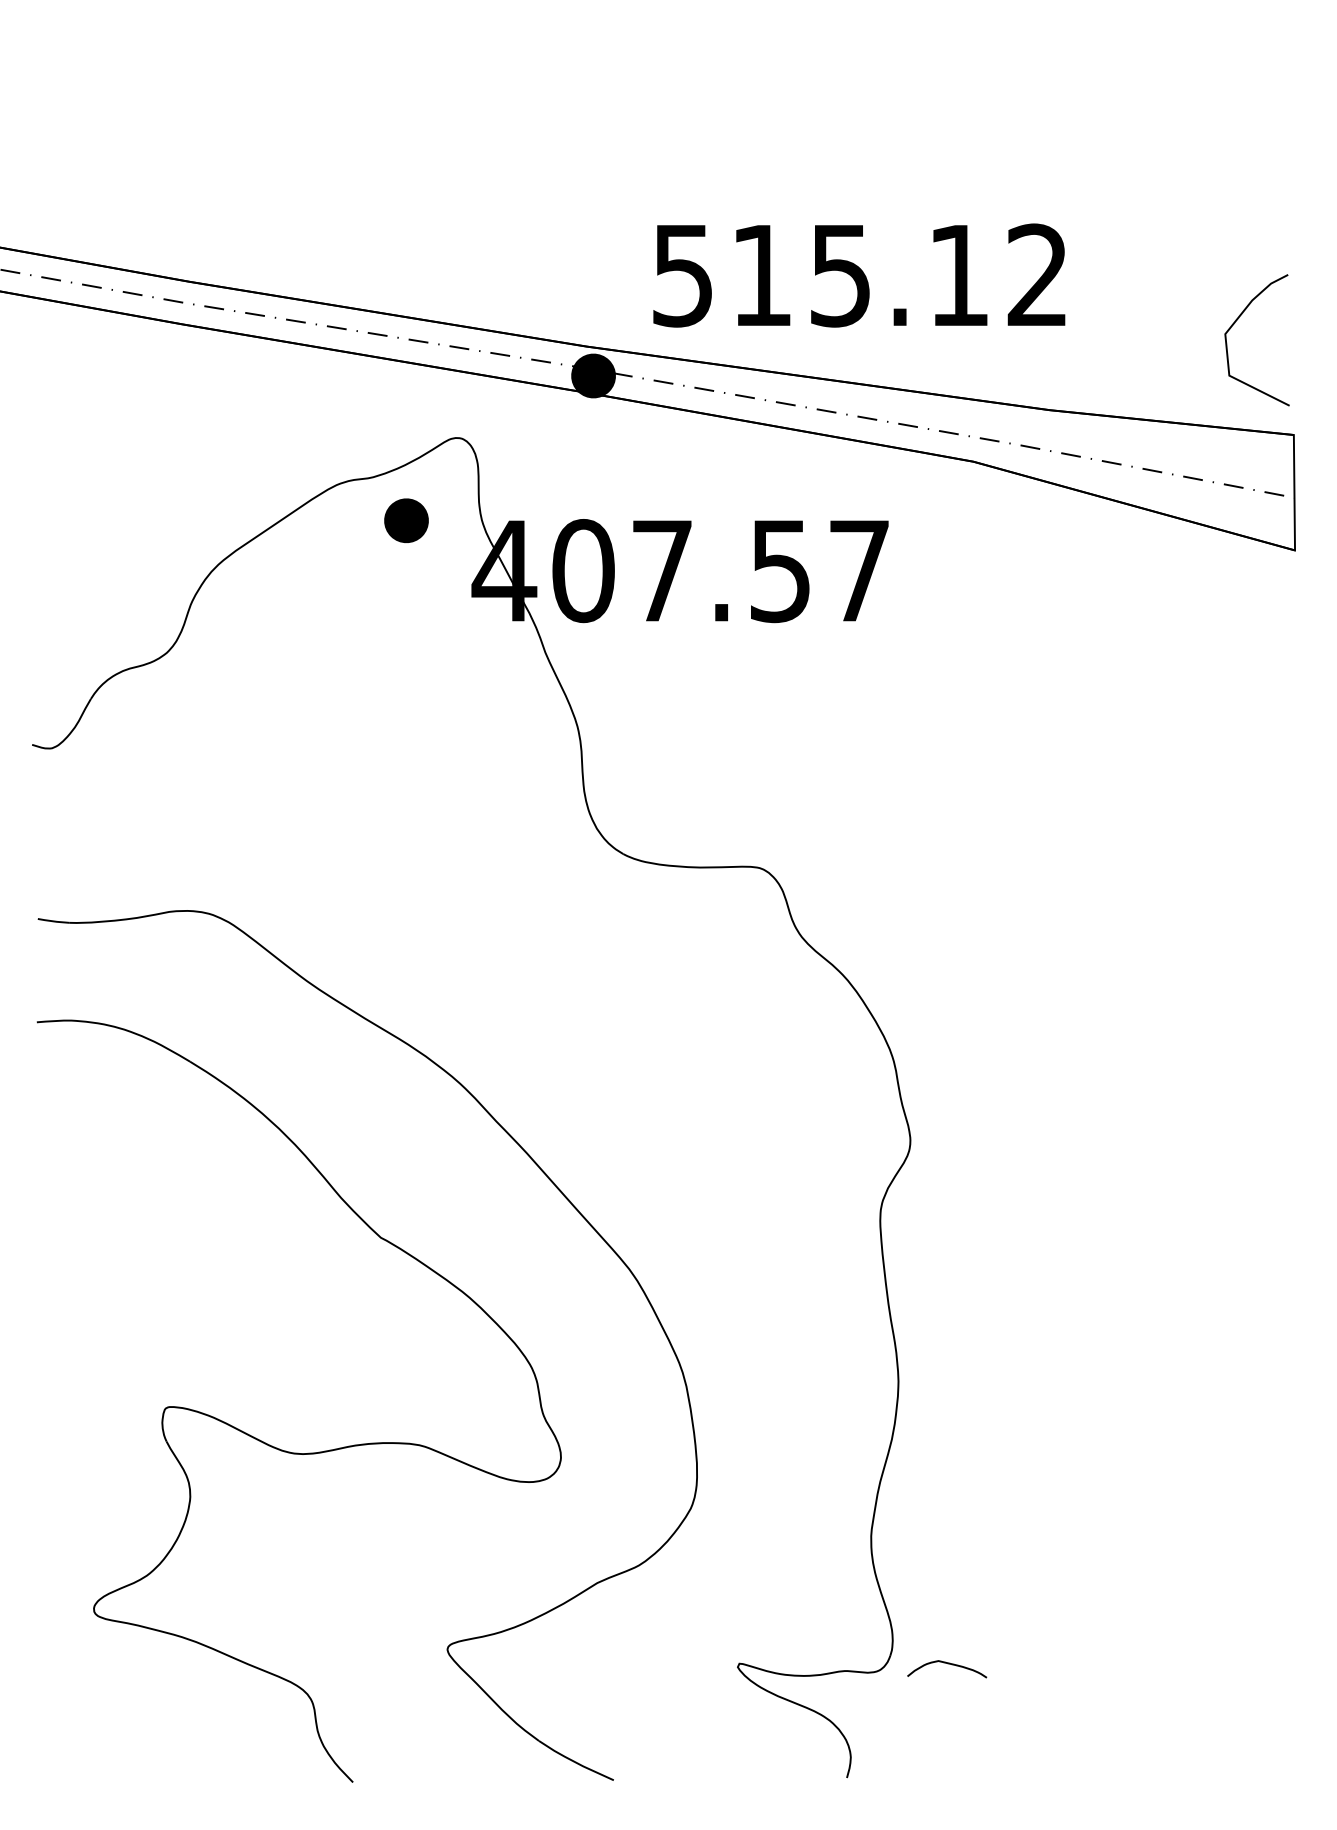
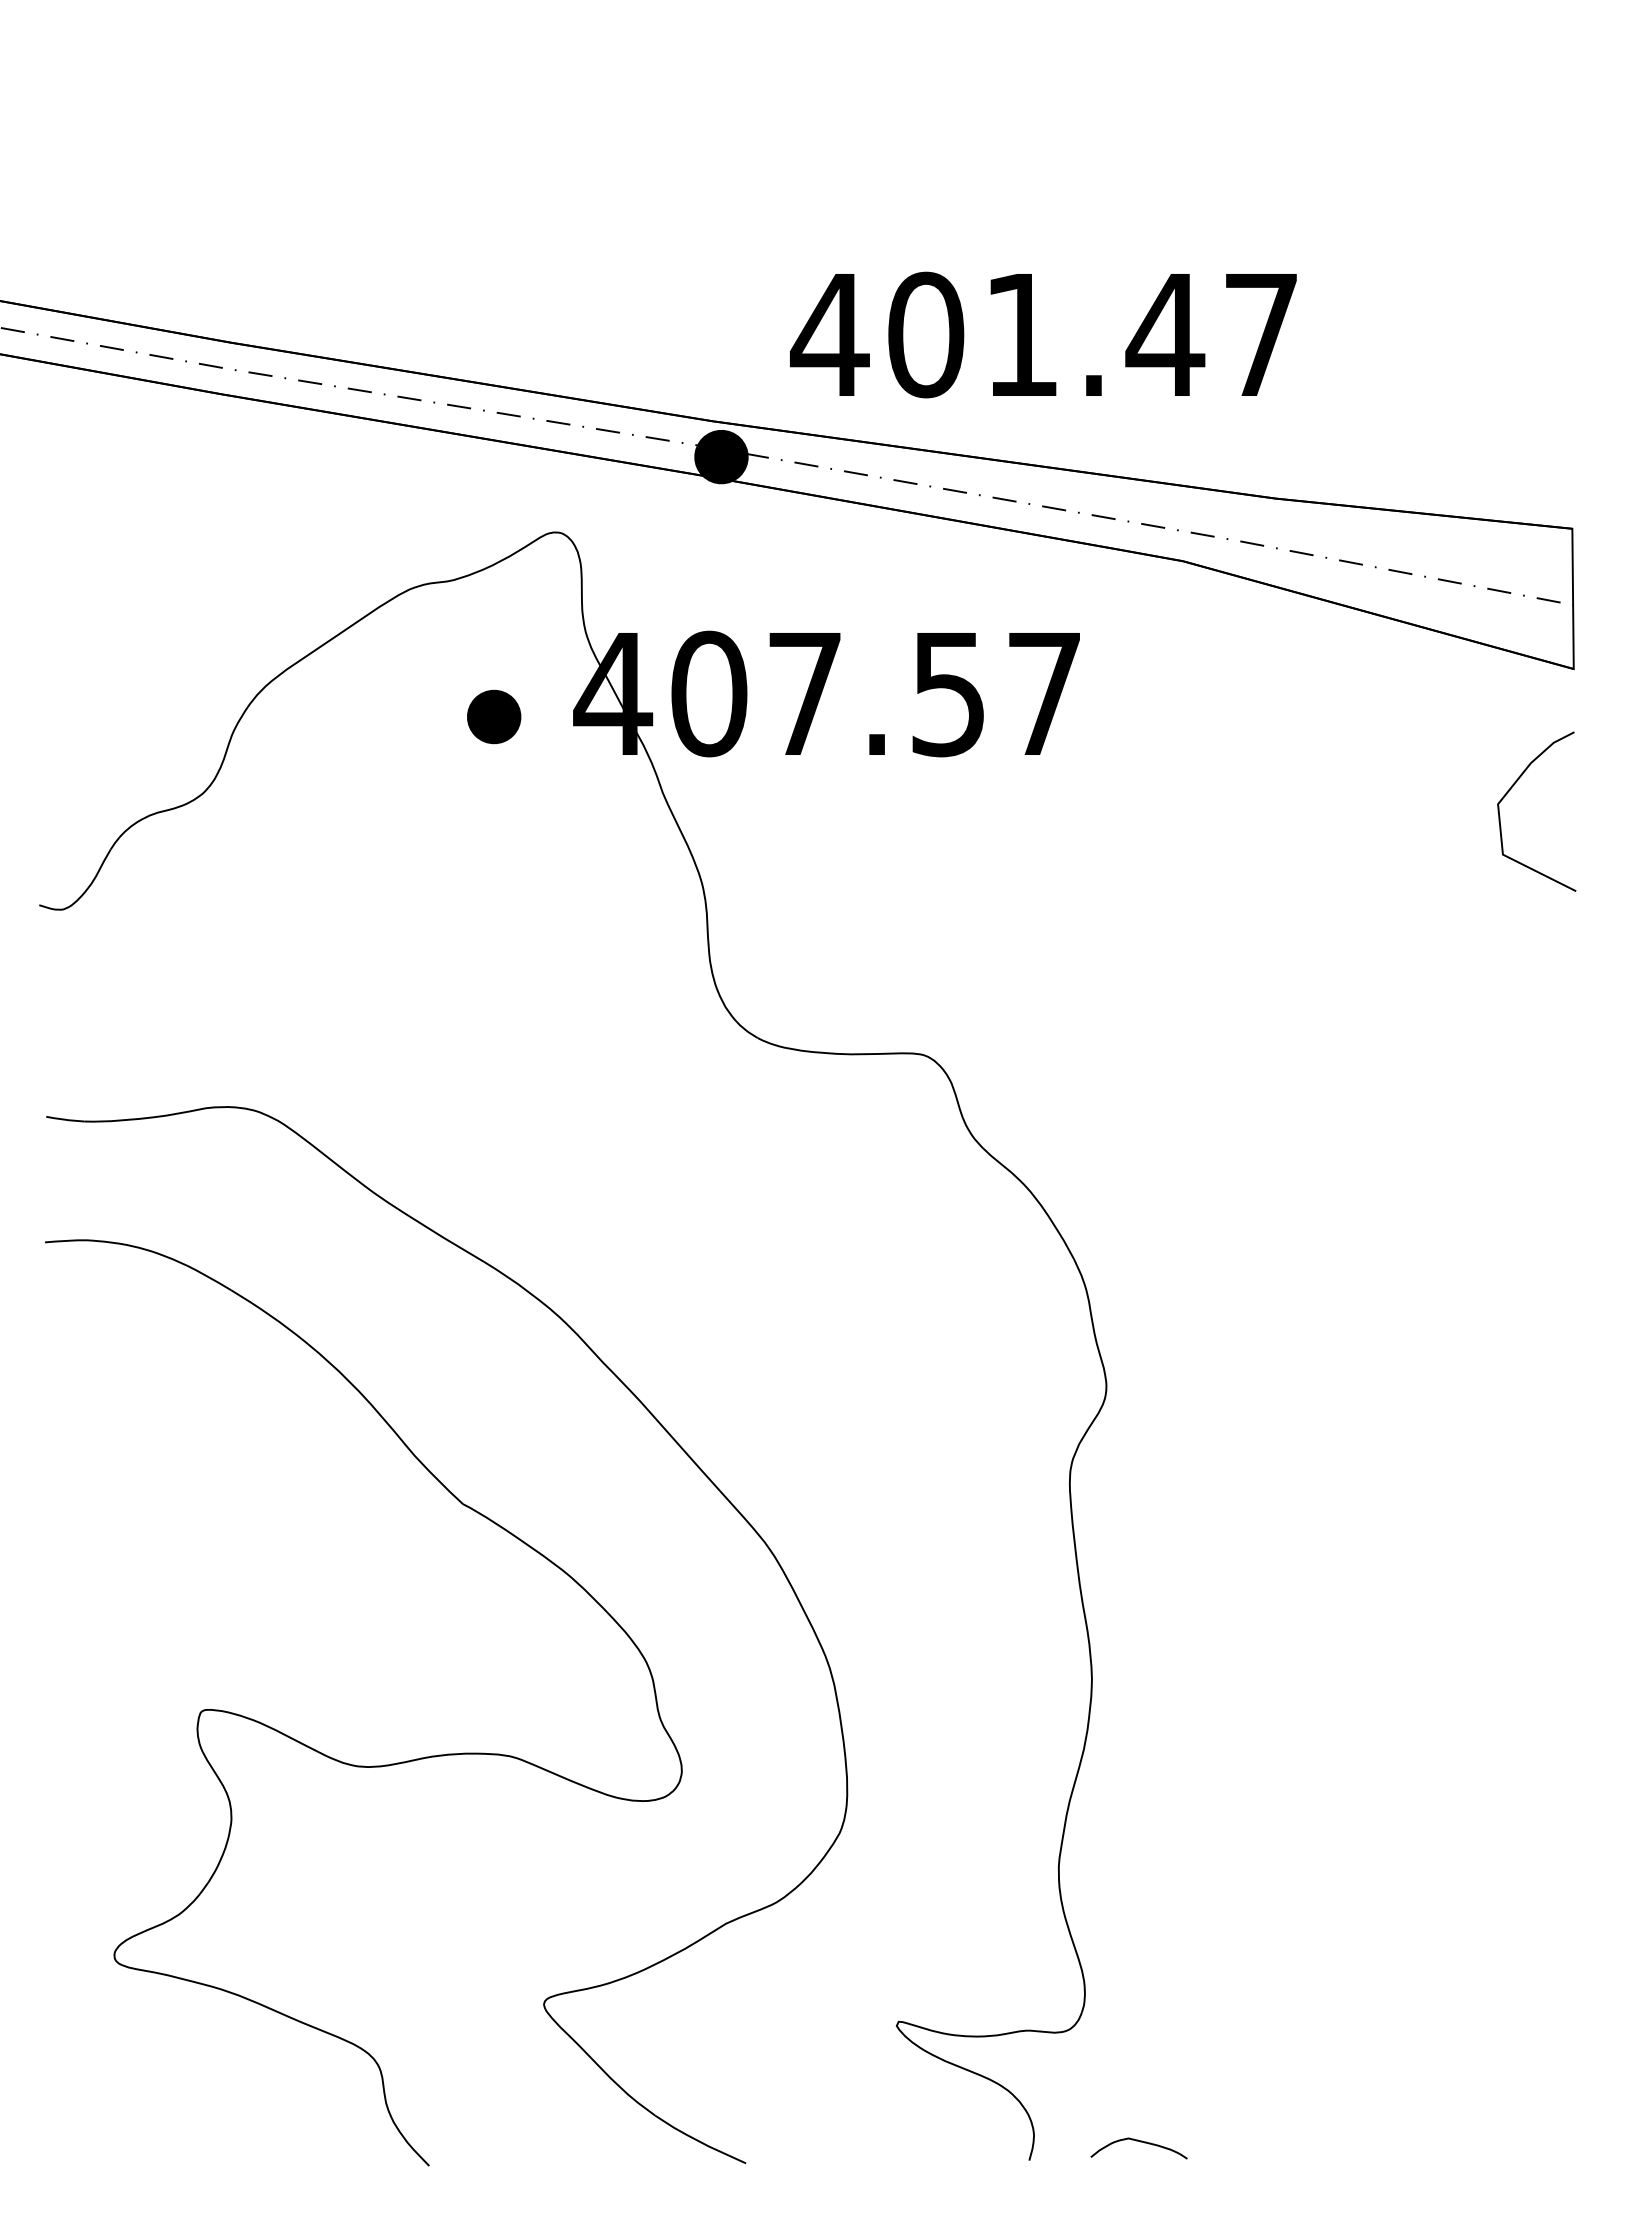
text: (857, 275) -> (1042, 334), 515.12 -> 401.47
curve: (1236, 322) -> (1511, 789), moved
part: (406, 520) -> (494, 716), moved
curve: (948, 1664) -> (1140, 2142), moved

